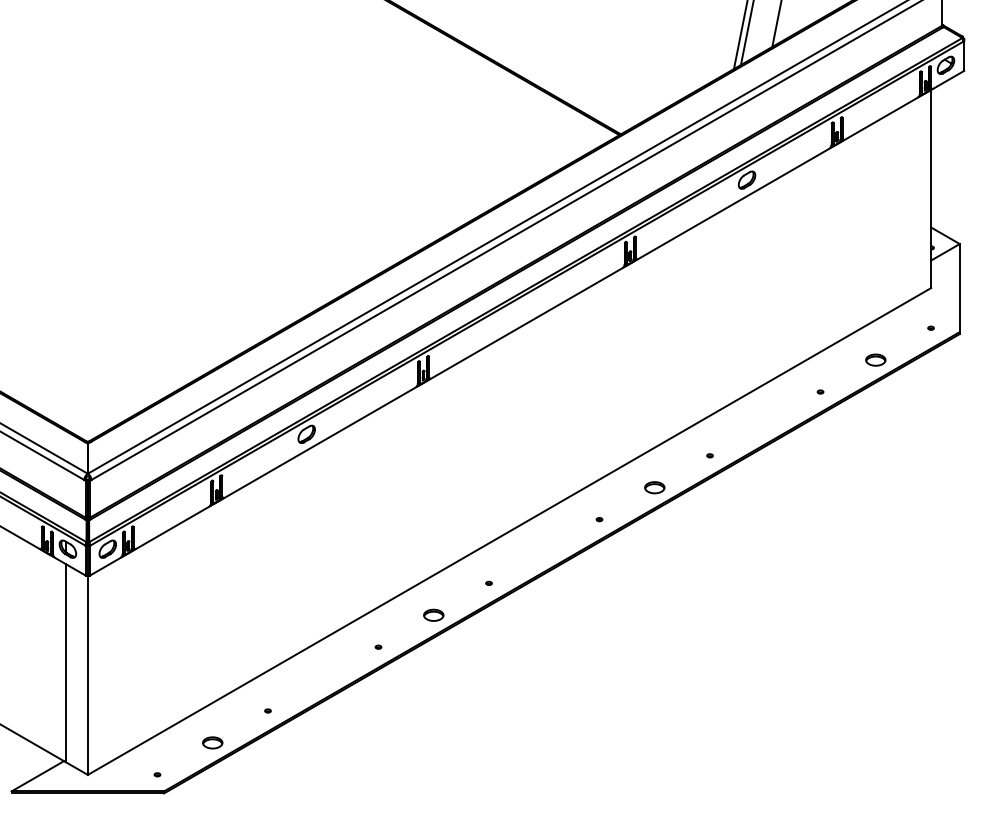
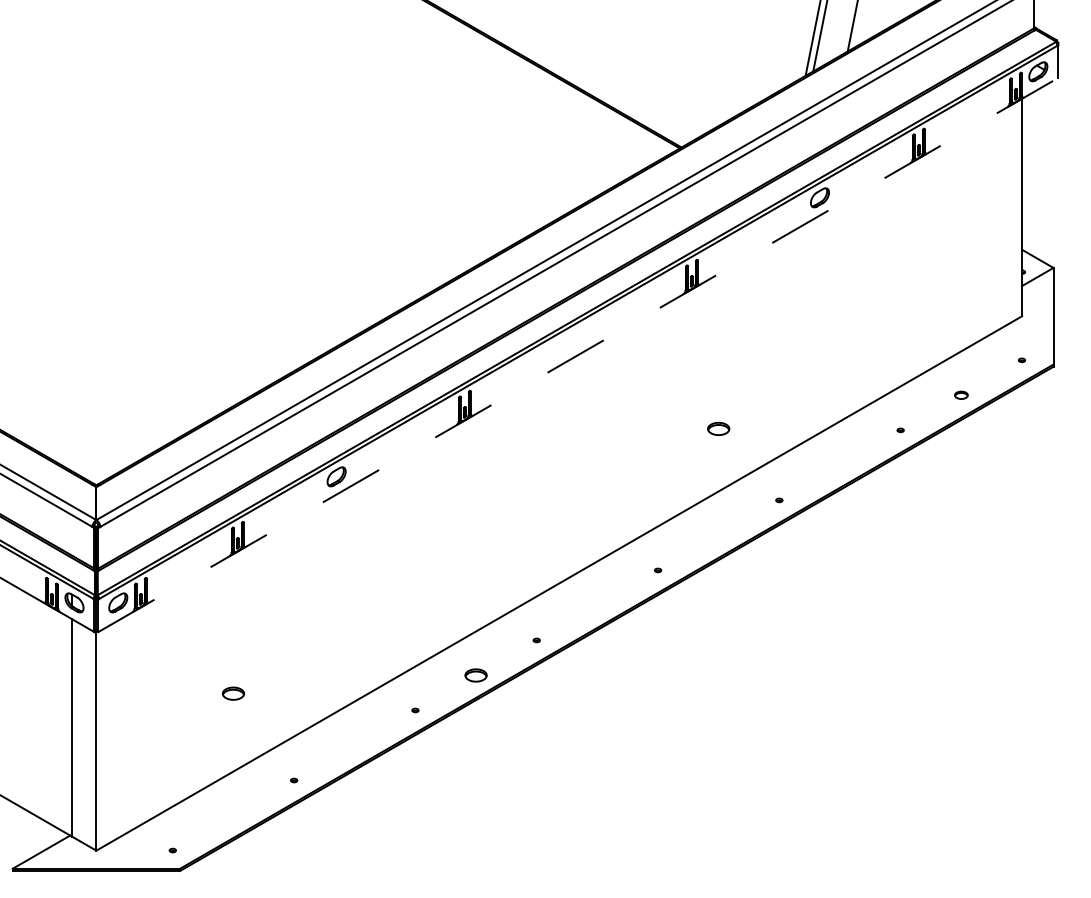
line: (526, 323) -> (577, 355), solid -> dashed
part: (875, 359) -> (960, 394), size x0.6
part: (654, 487) -> (718, 428), moved
part: (212, 742) -> (233, 693), moved

